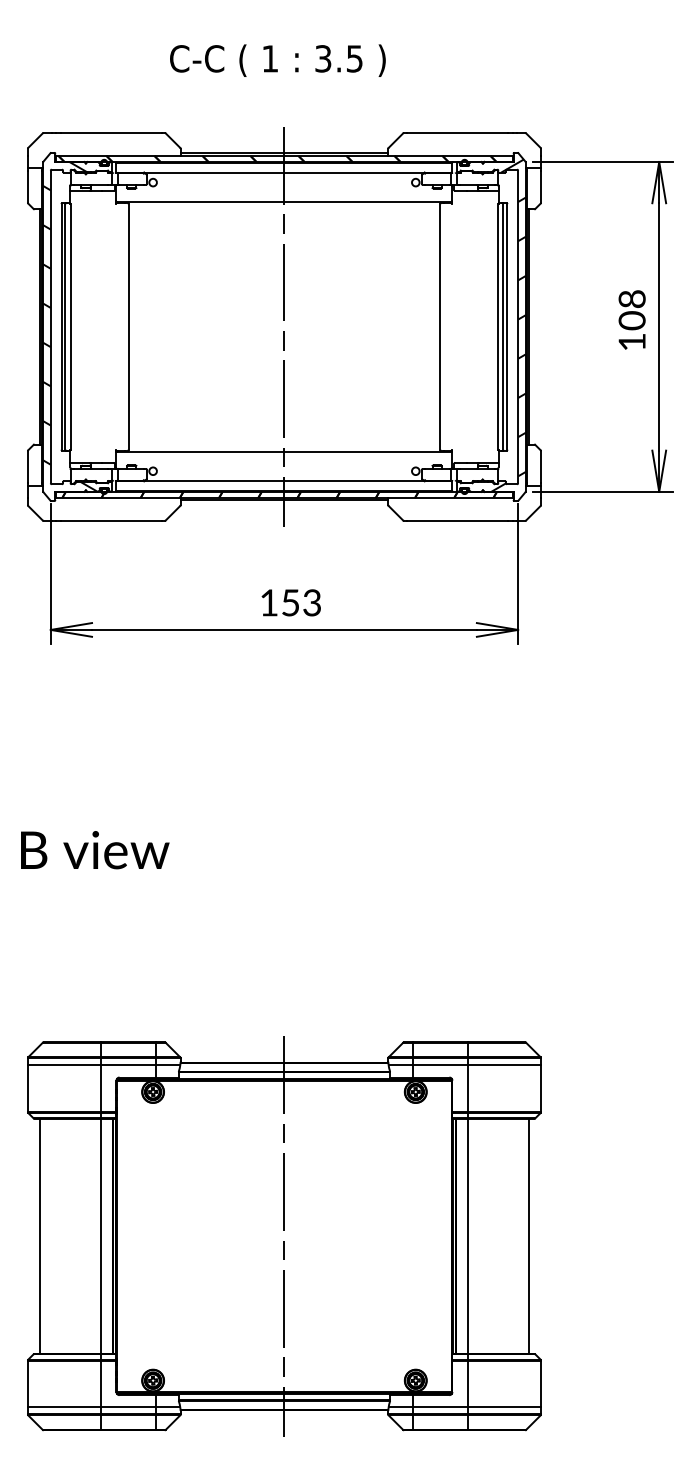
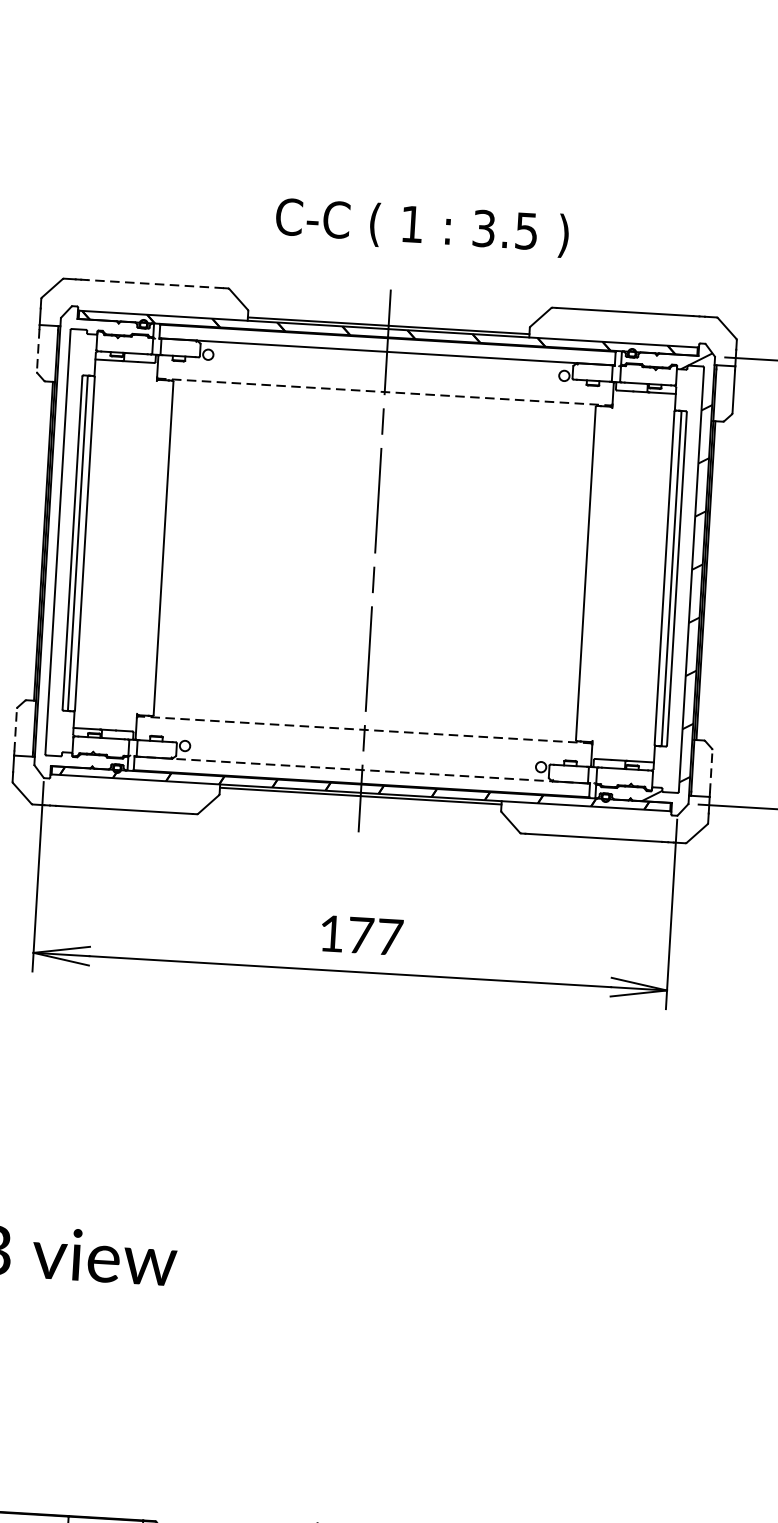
text: (277, 60) -> (421, 227), moved
line: (110, 133) -> (154, 284), solid -> dashed
line: (27, 186) -> (37, 349), solid -> dashed
line: (284, 202) -> (384, 392), solid -> dashed
hatch: (70, 321) -> (85, 536), removed
line: (284, 451) -> (364, 729), solid -> dashed
line: (27, 467) -> (15, 730), solid -> dashed
line: (541, 467) -> (711, 772), solid -> dashed
line: (284, 481) -> (362, 770), solid -> dashed
text: (301, 602) -> (375, 935), 153 -> 177

